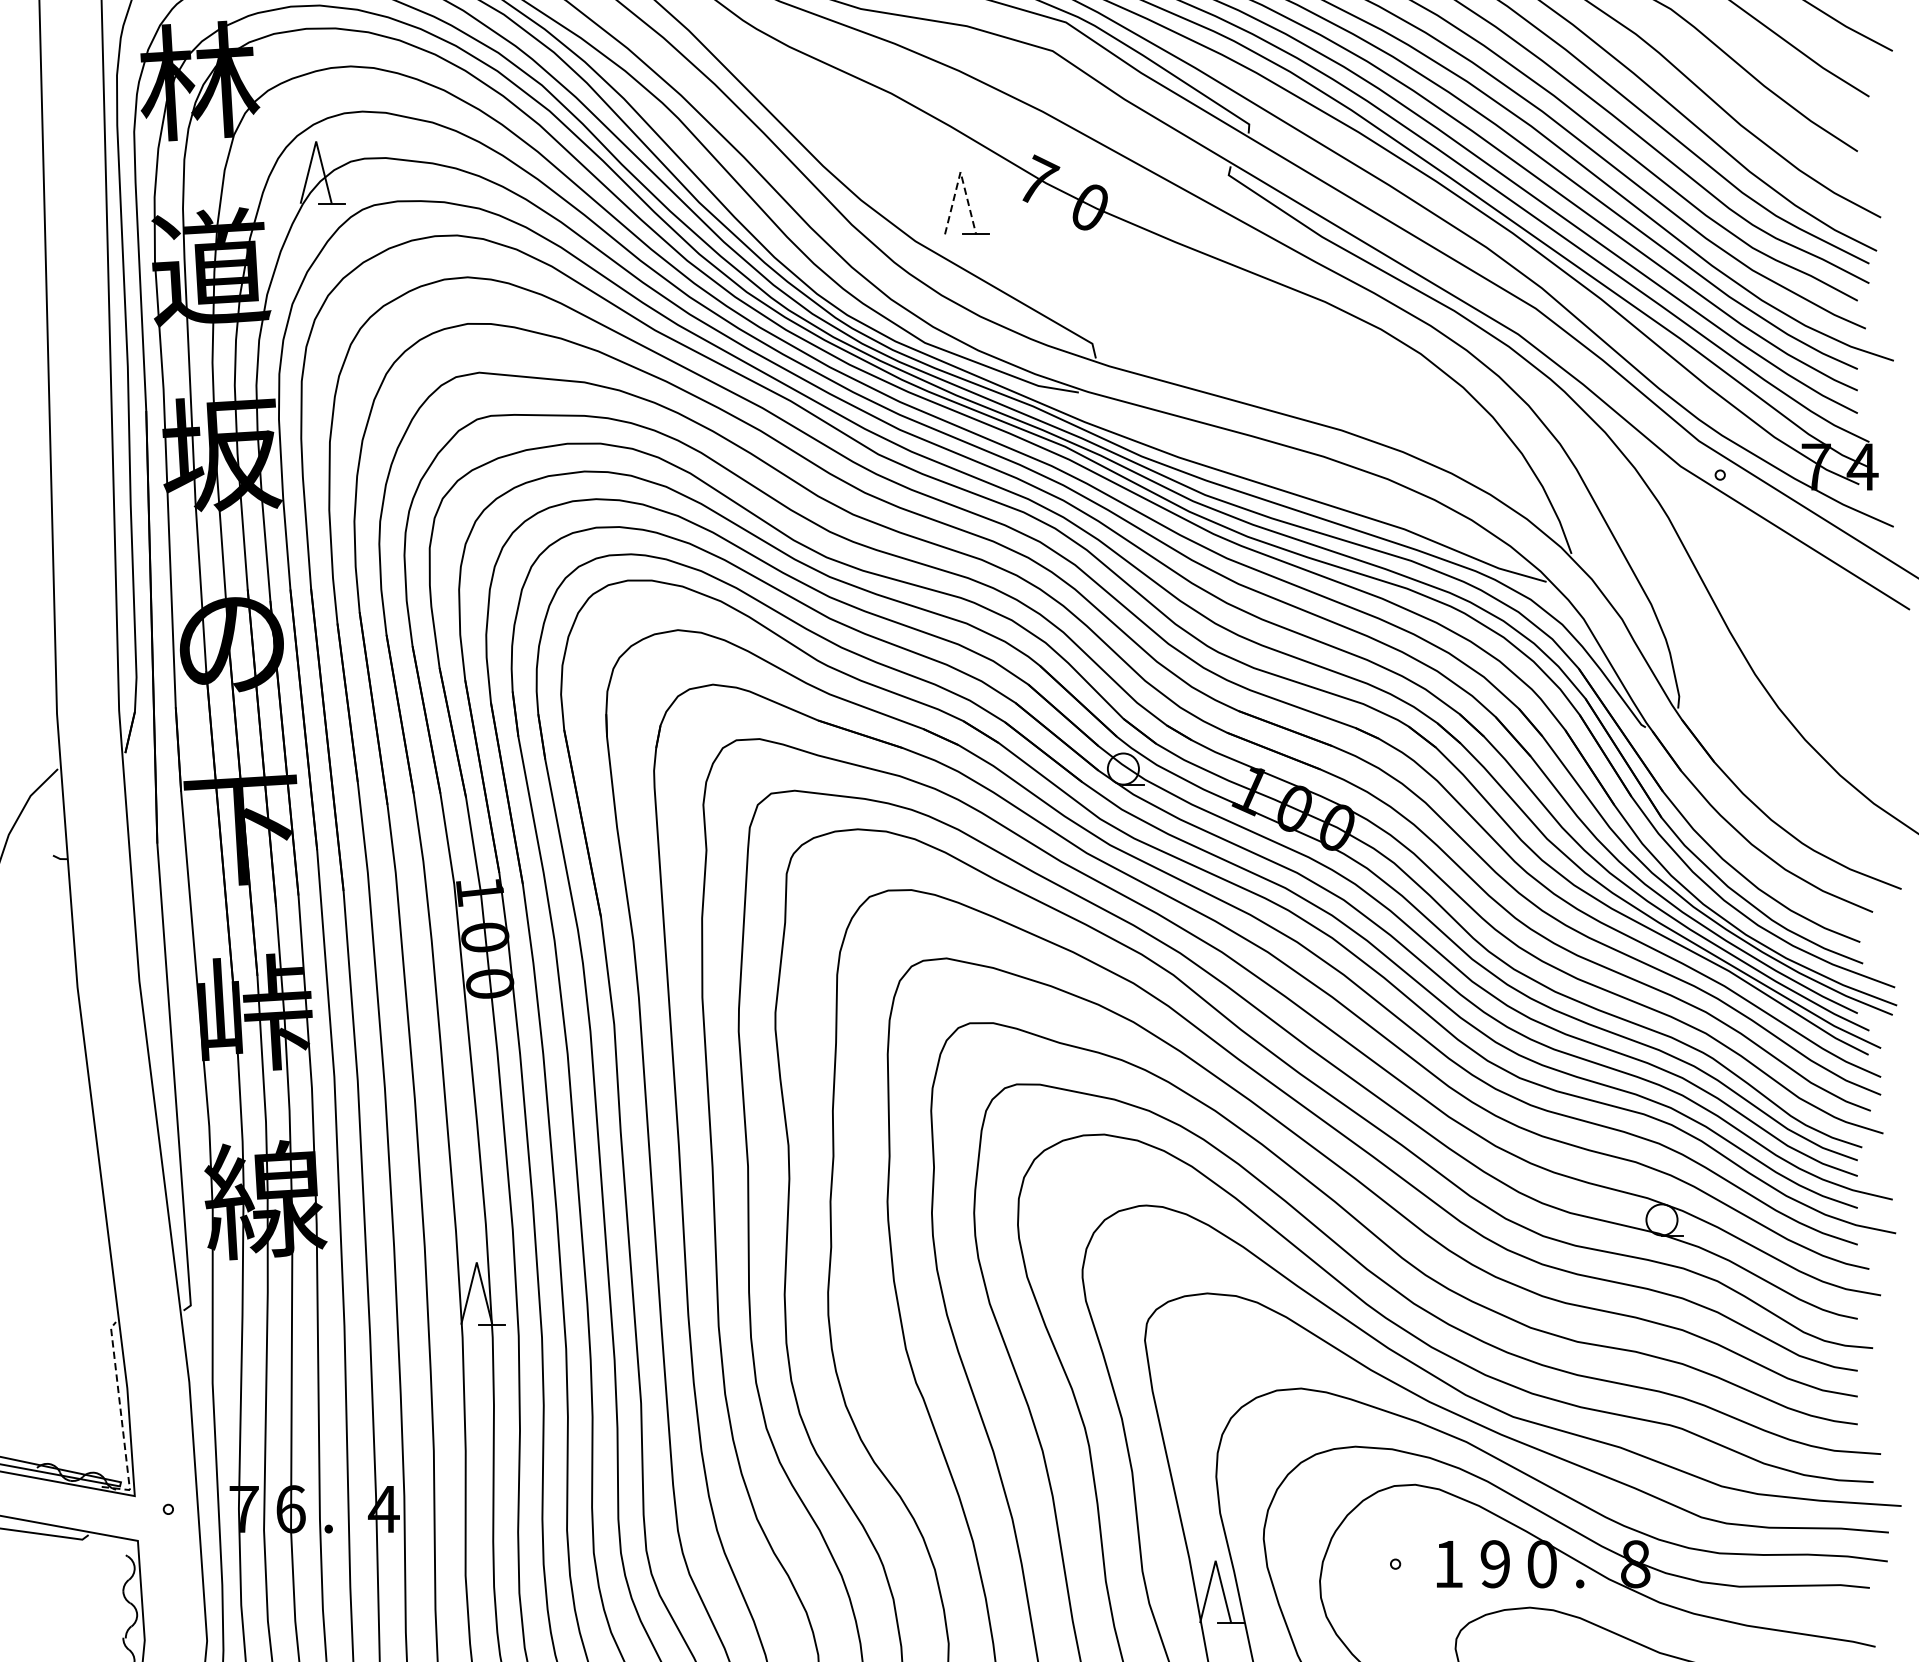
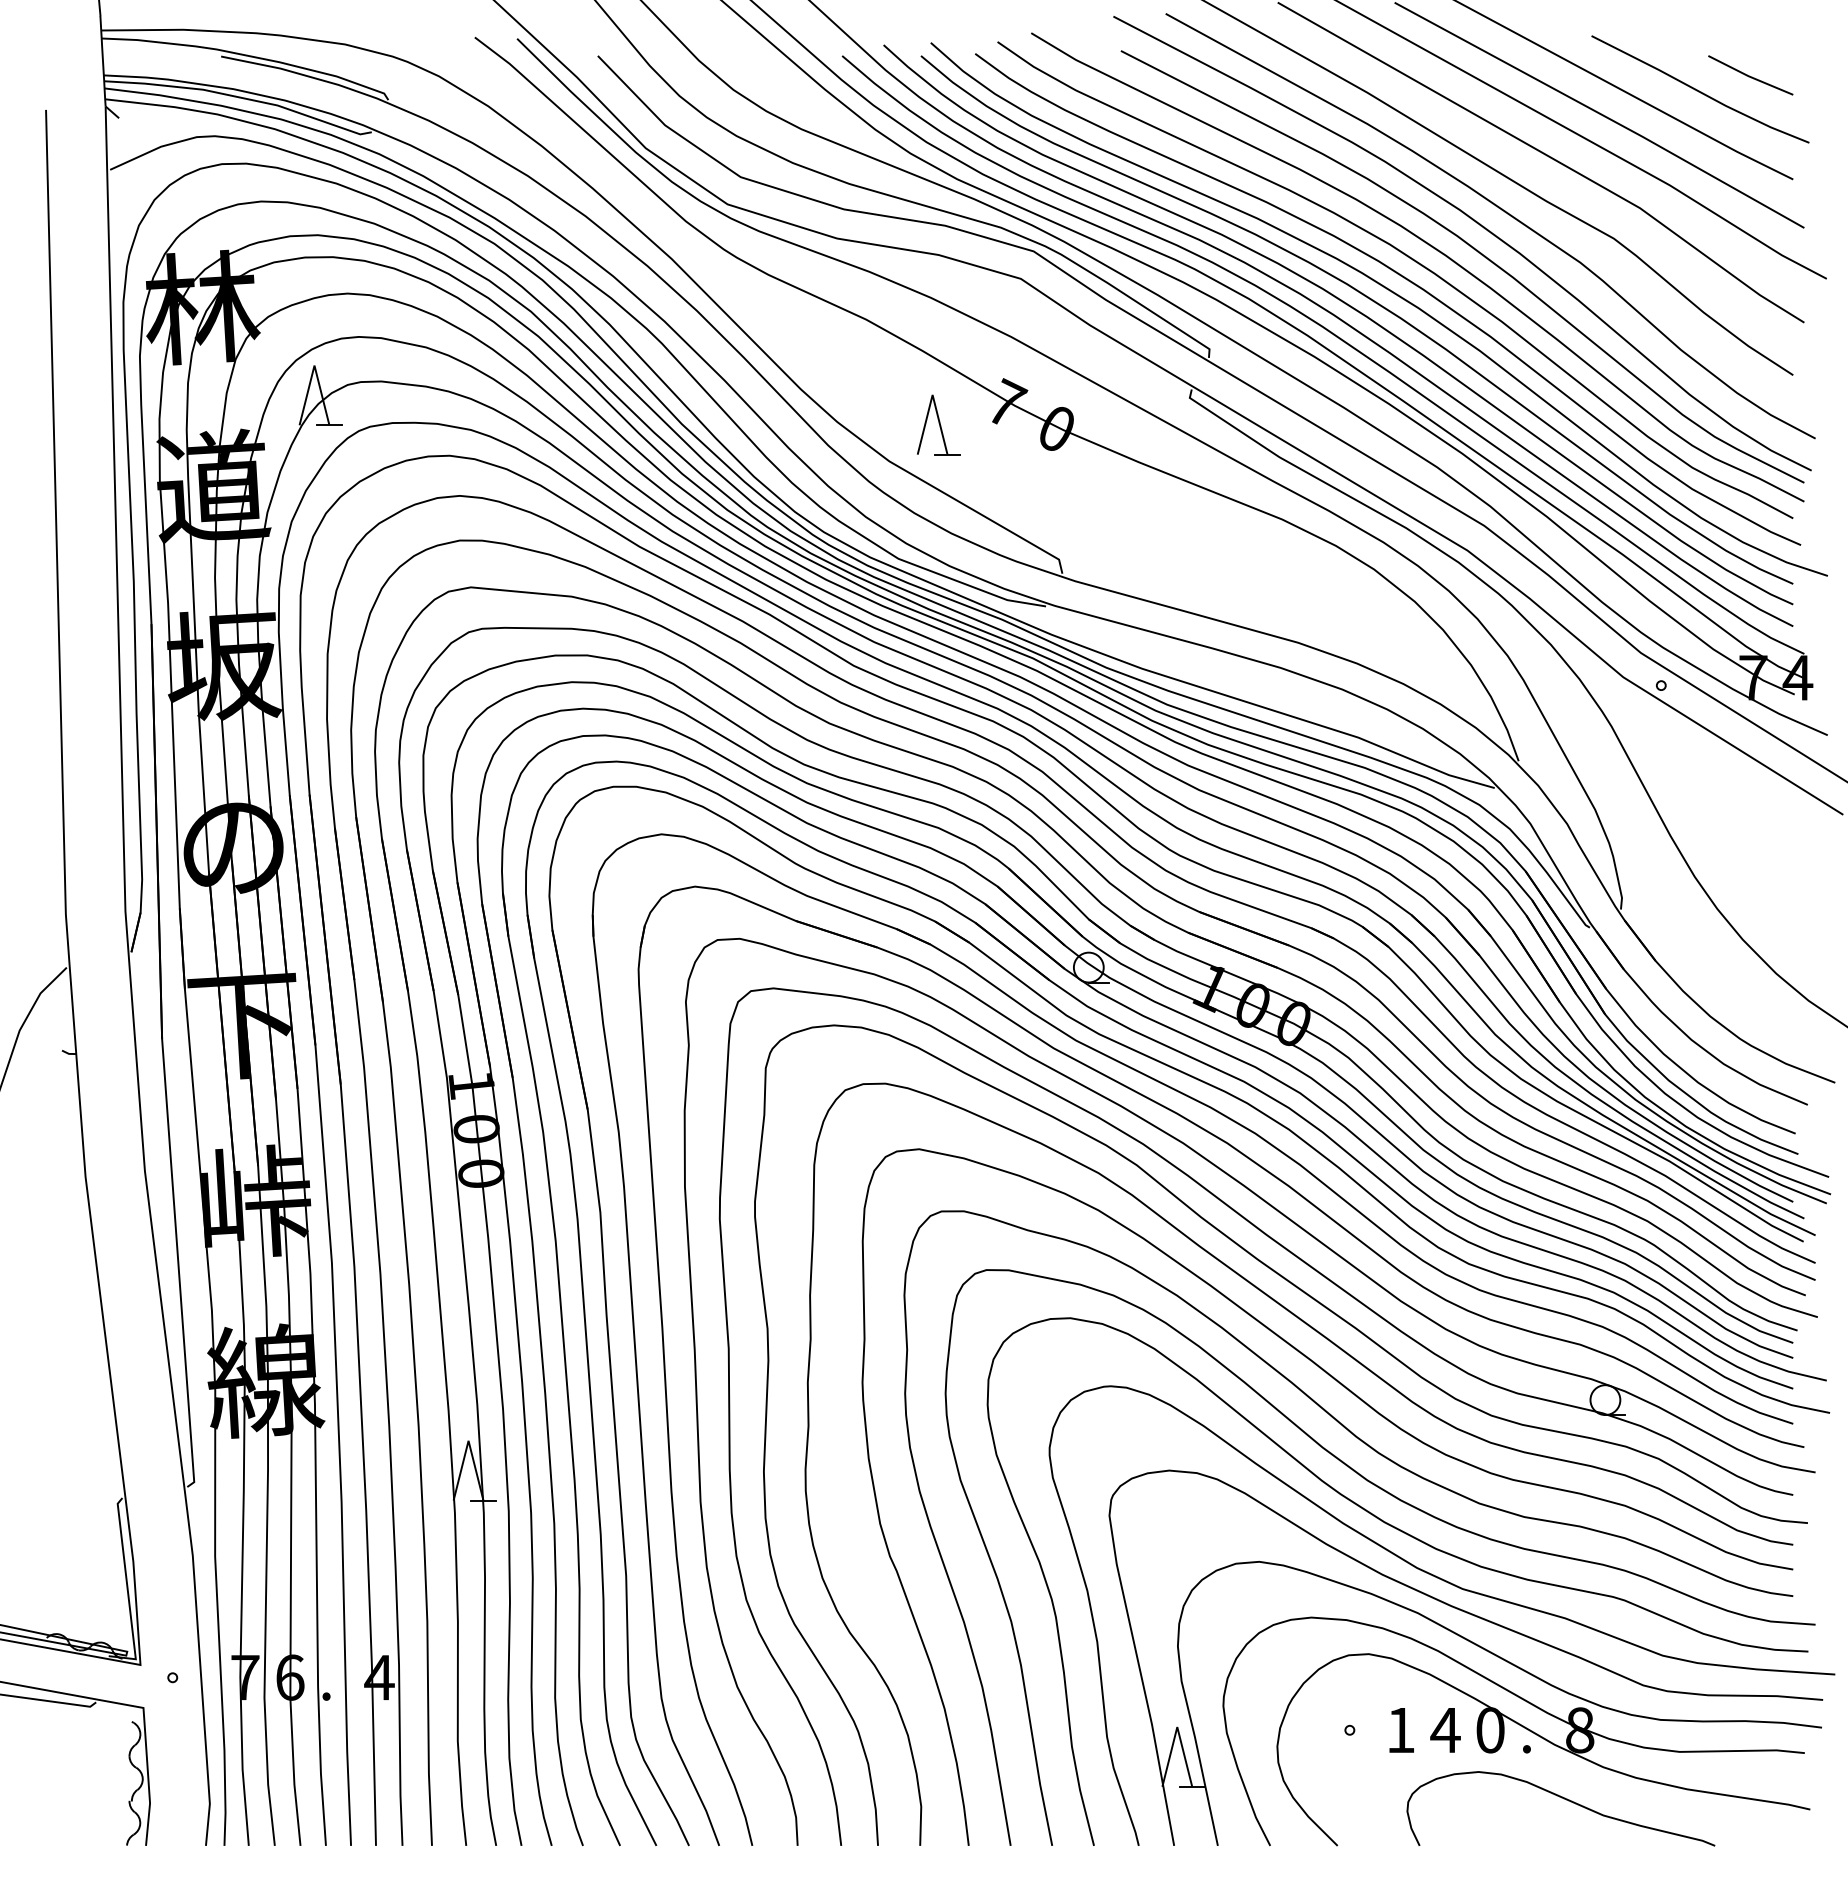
line: (960, 171) -> (932, 394), dashed -> solid
line: (121, 1418) -> (127, 1590), dashed -> solid
text: (1495, 1564) -> (1445, 1730), 9 -> 4

